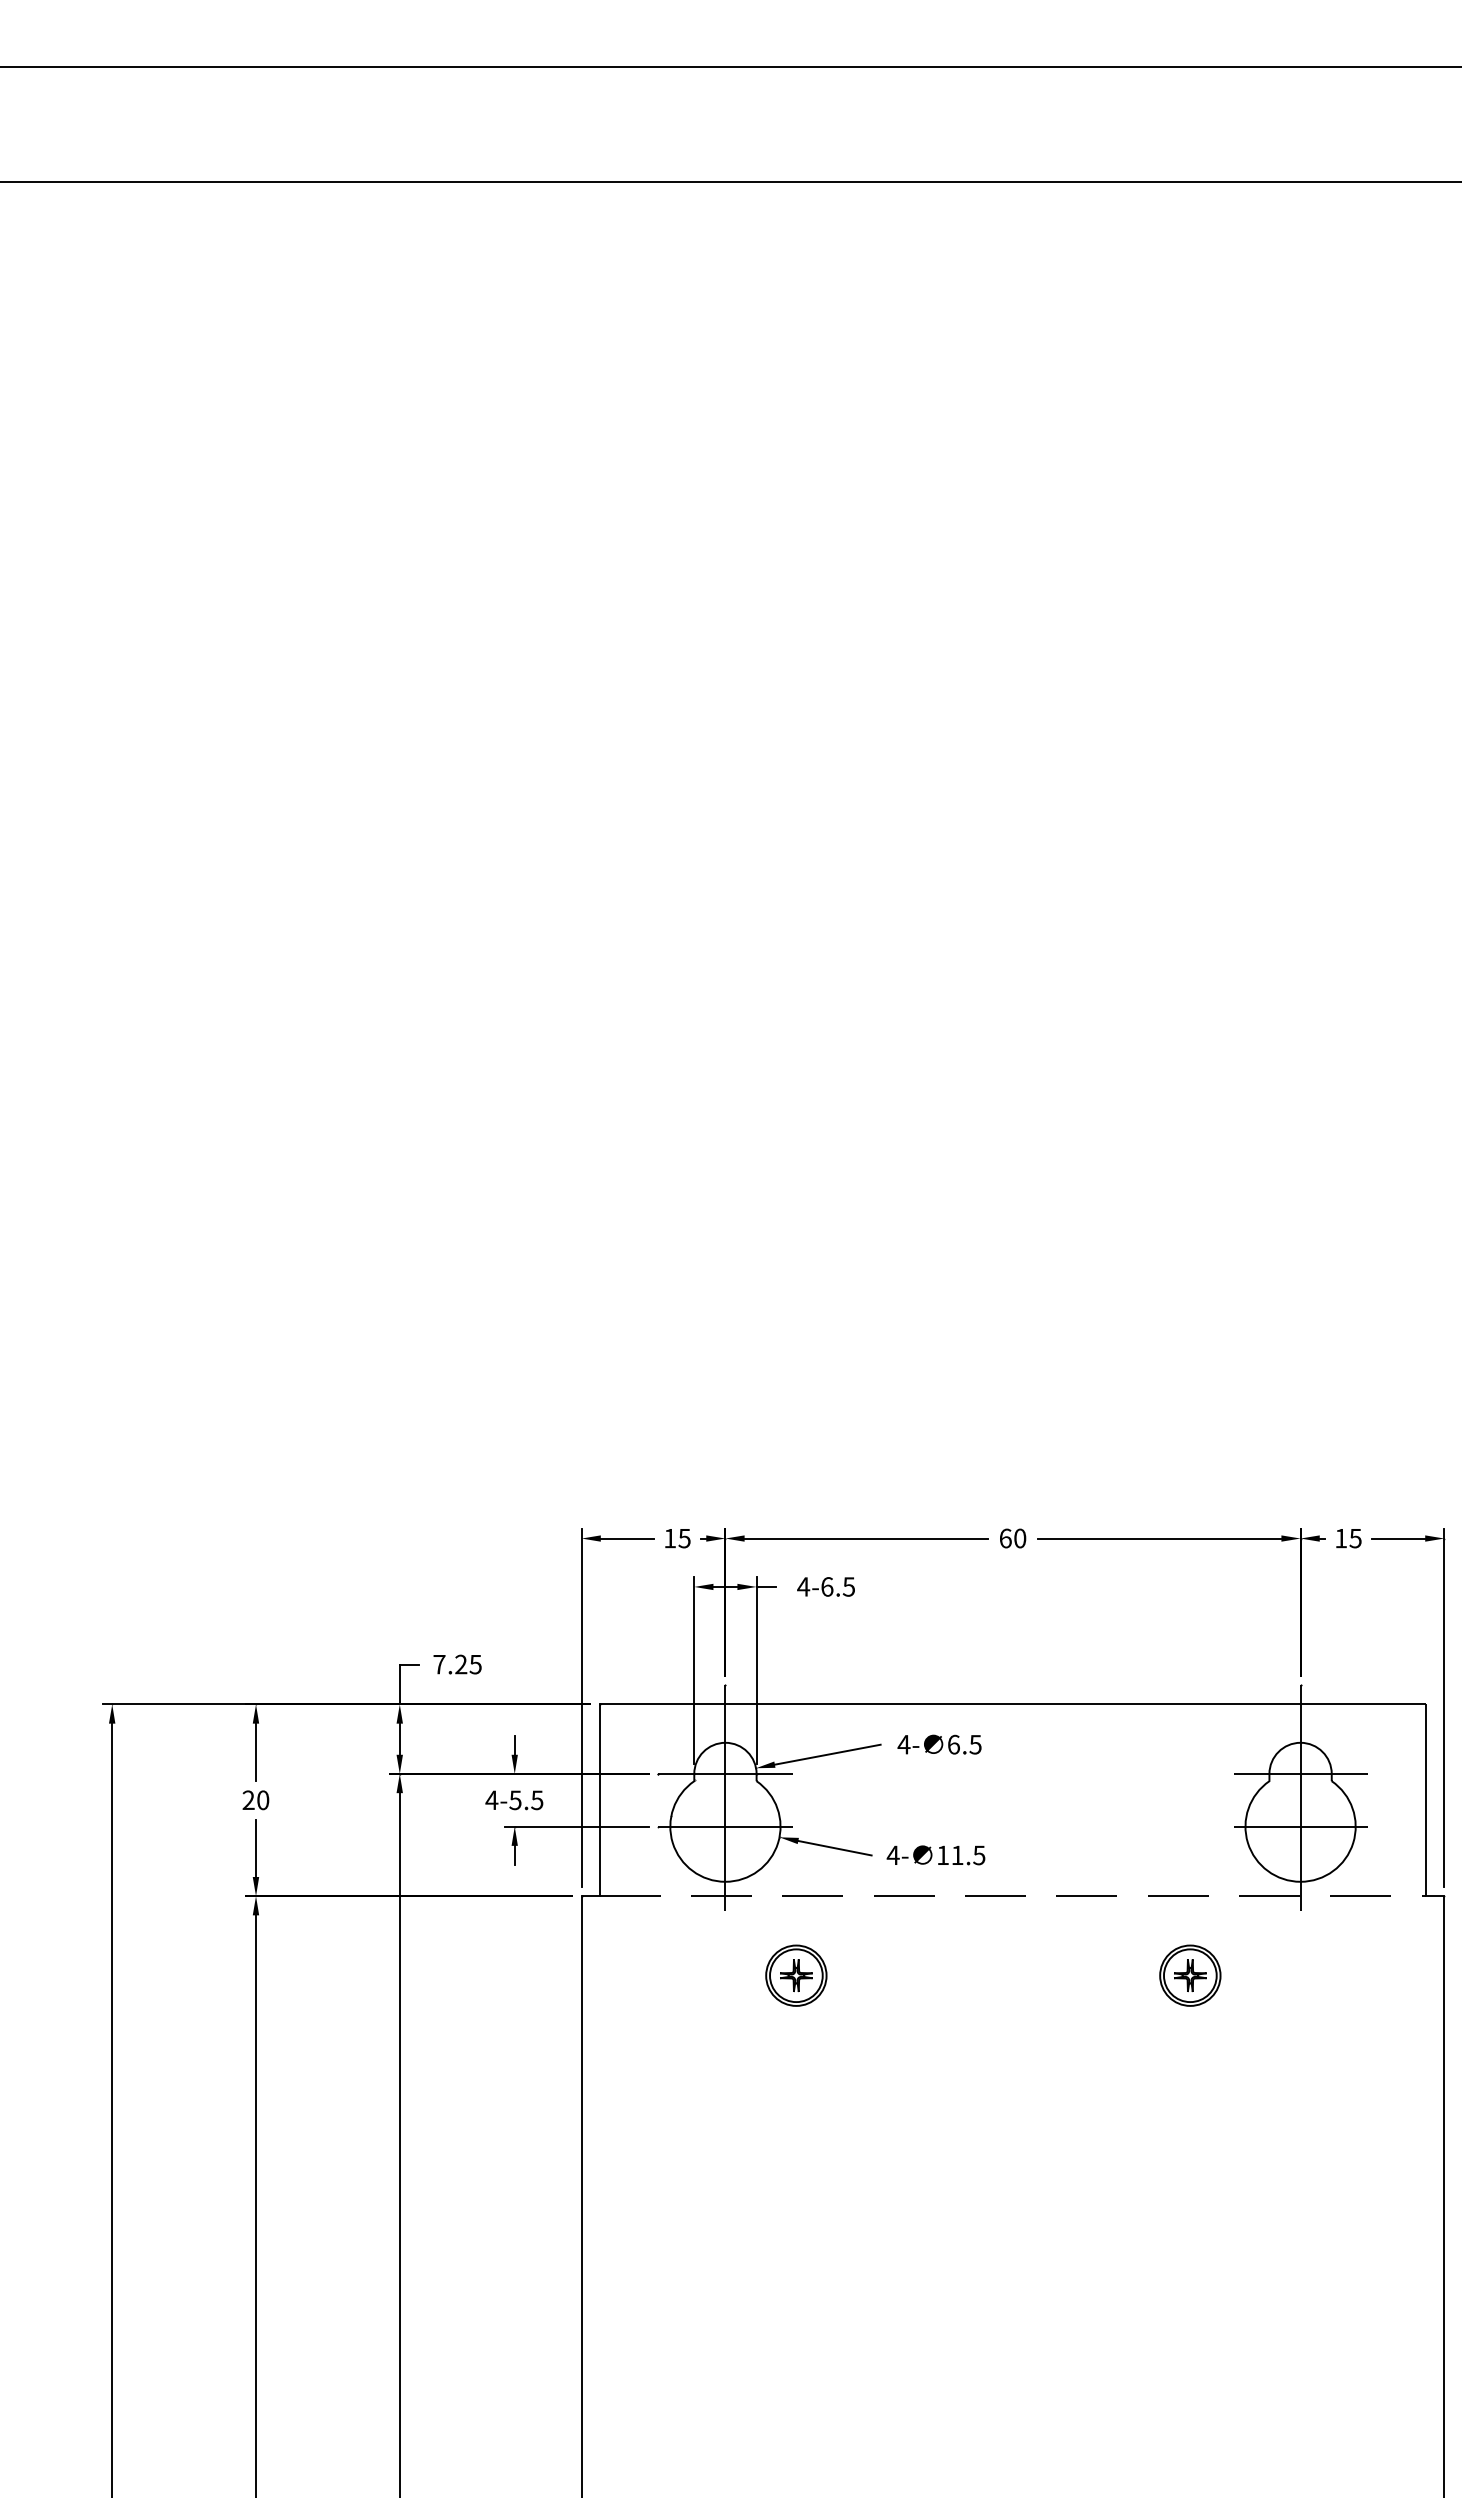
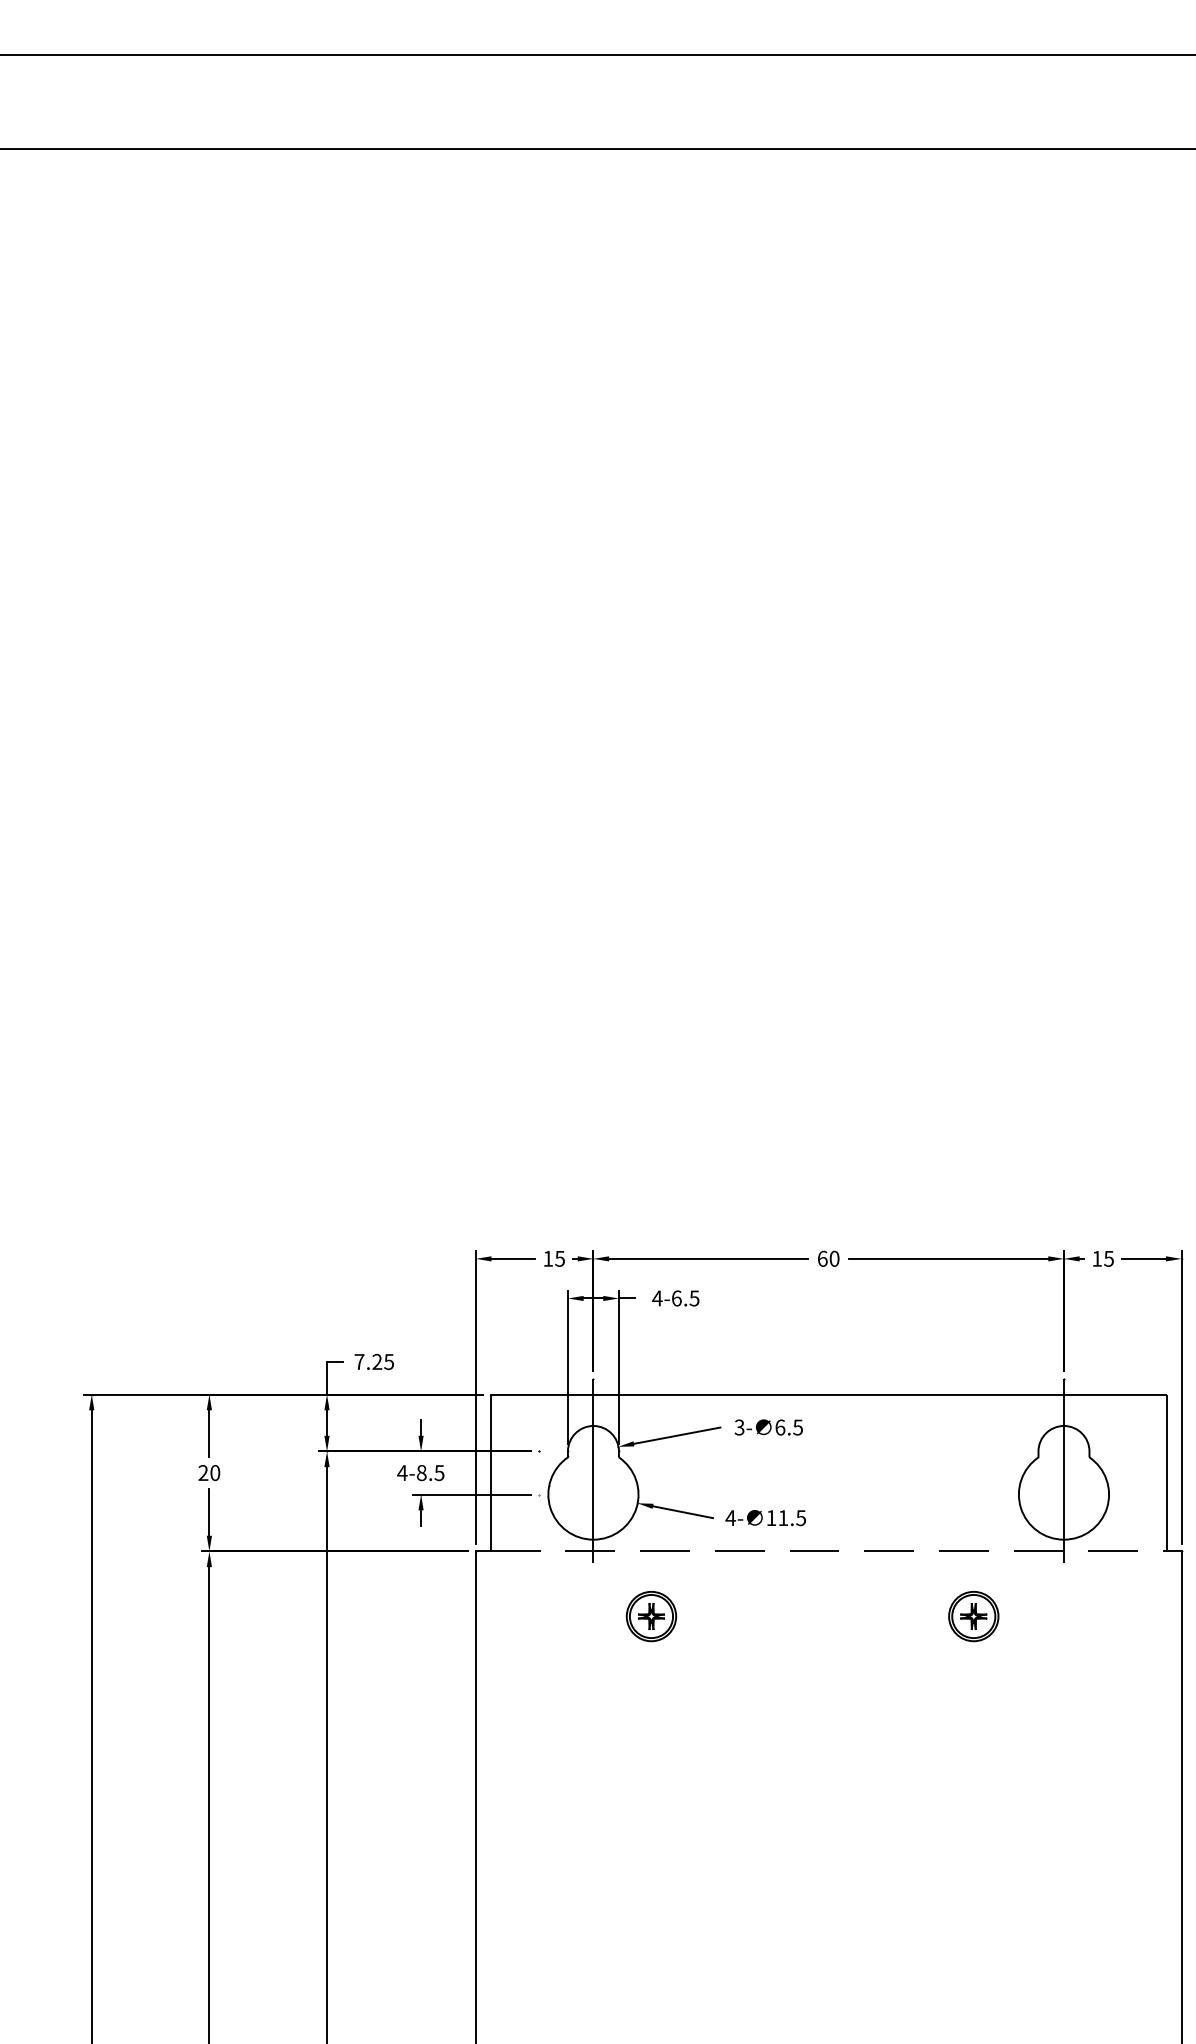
text: (903, 1744) -> (739, 1427), 4- -> 3-
line: (725, 1773) -> (593, 1451), removed
line: (1300, 1773) -> (1063, 1451), removed
text: (515, 1799) -> (421, 1472), 4-5.5 -> 4-8.5
line: (725, 1826) -> (593, 1494), removed
line: (1300, 1826) -> (1063, 1494), removed

